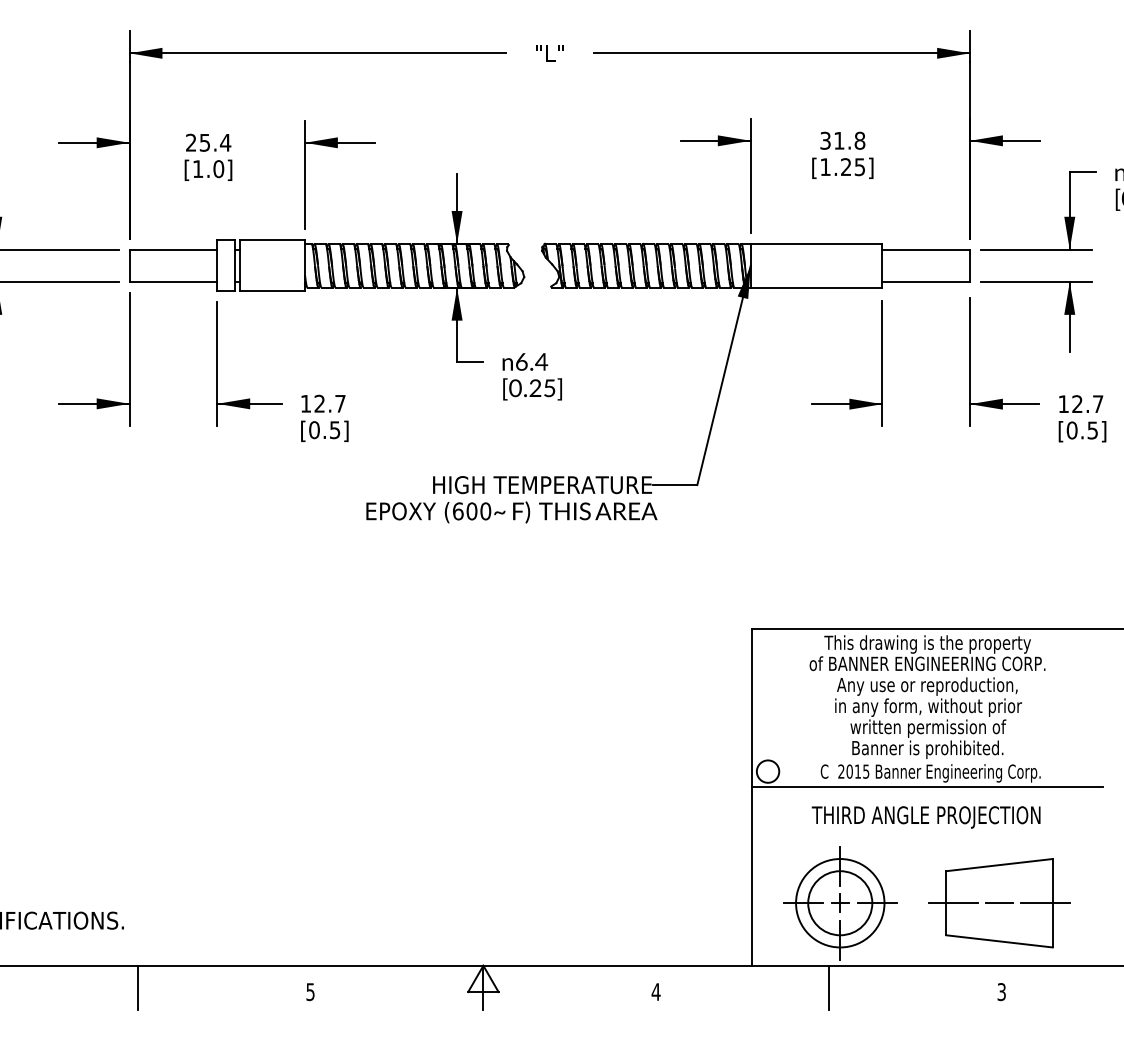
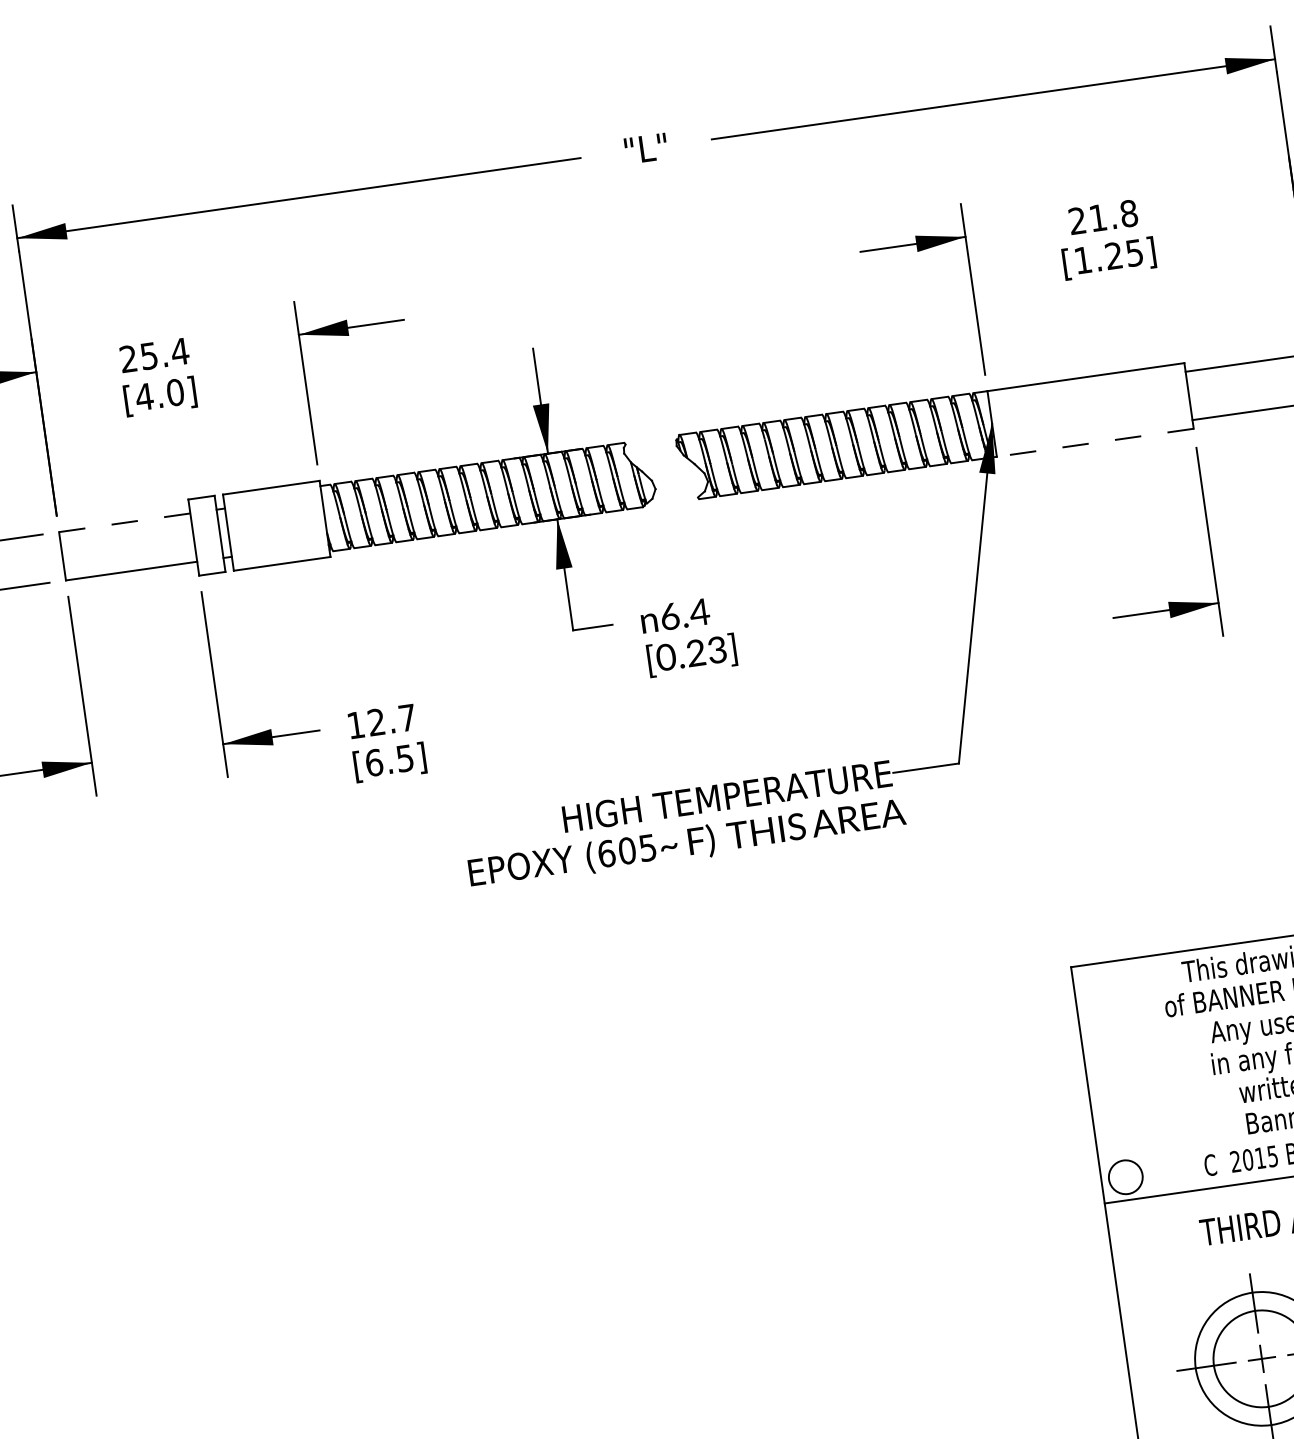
text: (825, 140) -> (1077, 220), 31.8 -> 21.8
text: (197, 168) -> (143, 396), [1.0] -> [4.0]
line: (173, 249) -> (124, 522), solid -> dashed
line: (816, 287) -> (1095, 442), solid -> dashed
text: (549, 388) -> (717, 650), [0.25] -> [0.23]
text: (314, 429) -> (374, 761), [0.5] -> [6.5]
text: (485, 511) -> (647, 848), (600 -> (605

